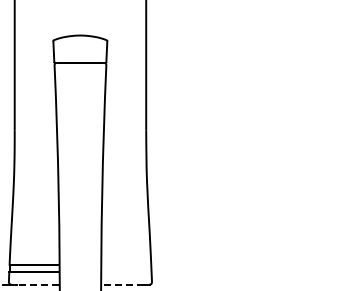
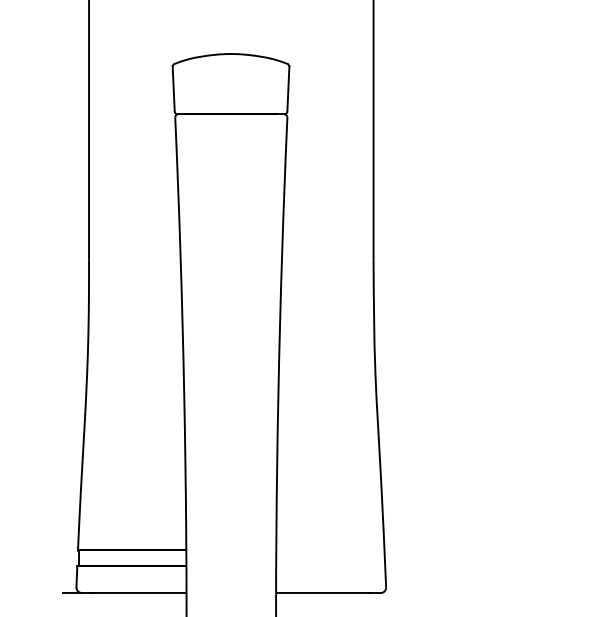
line: (37, 284) -> (138, 592), dashed -> solid
line: (122, 284) -> (322, 592), dashed -> solid

